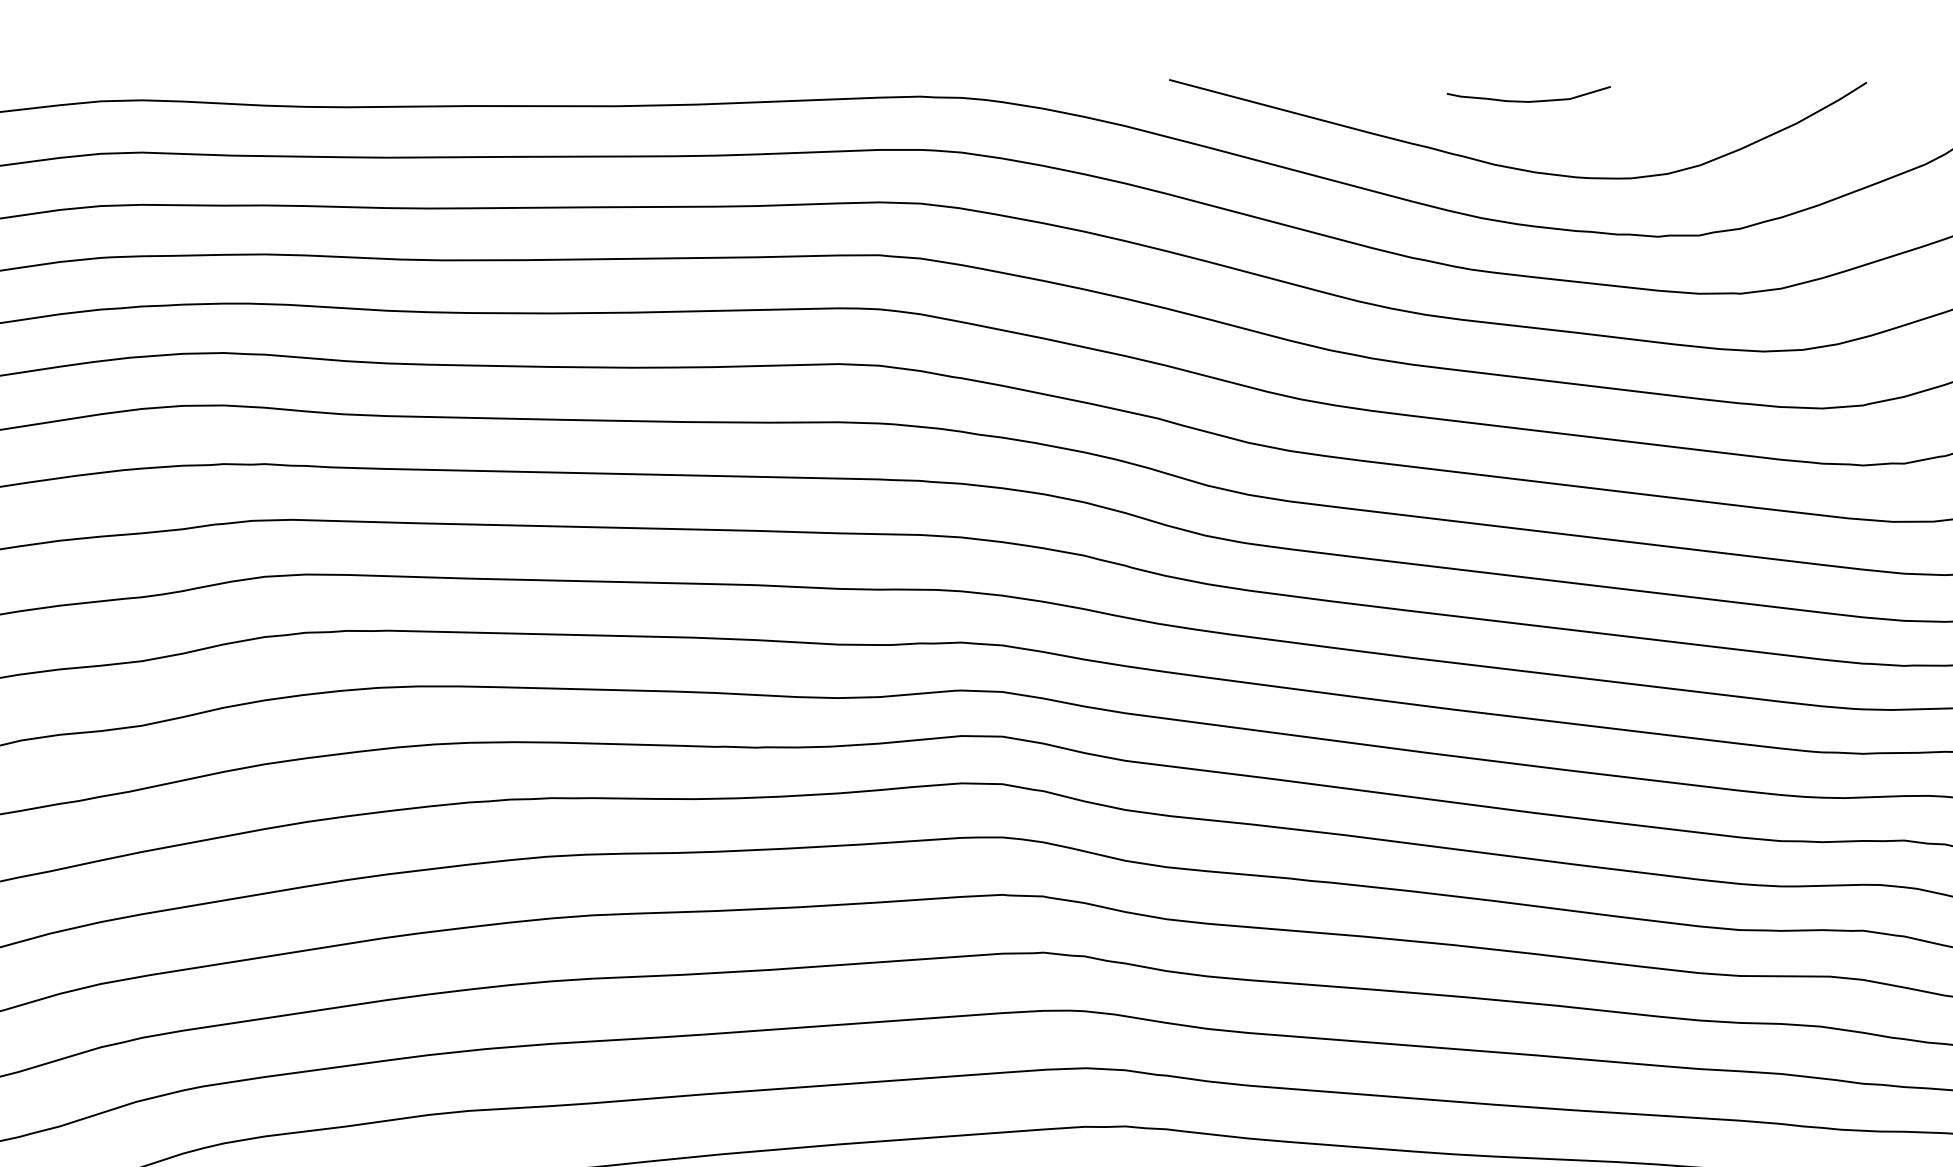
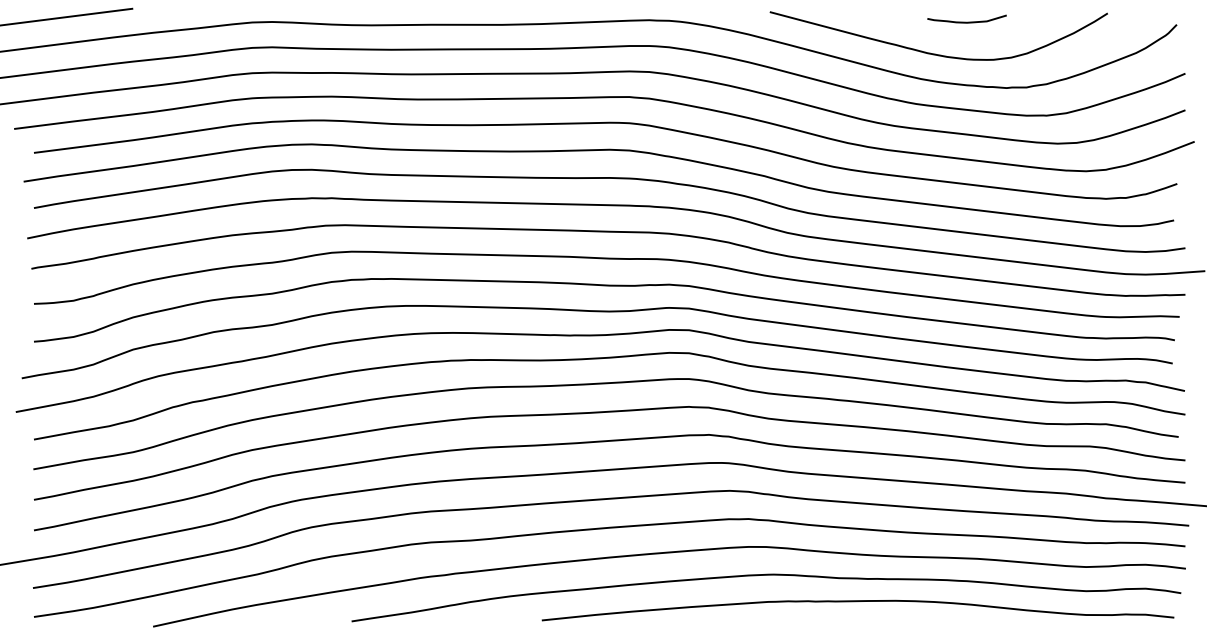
curve: (1527, 99) -> (966, 21), moved

